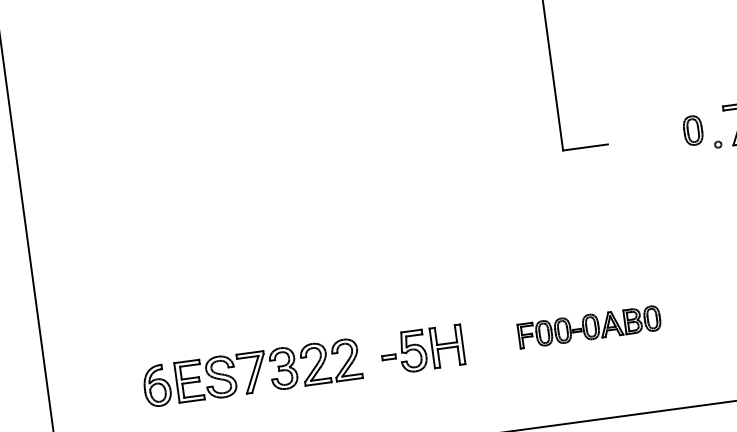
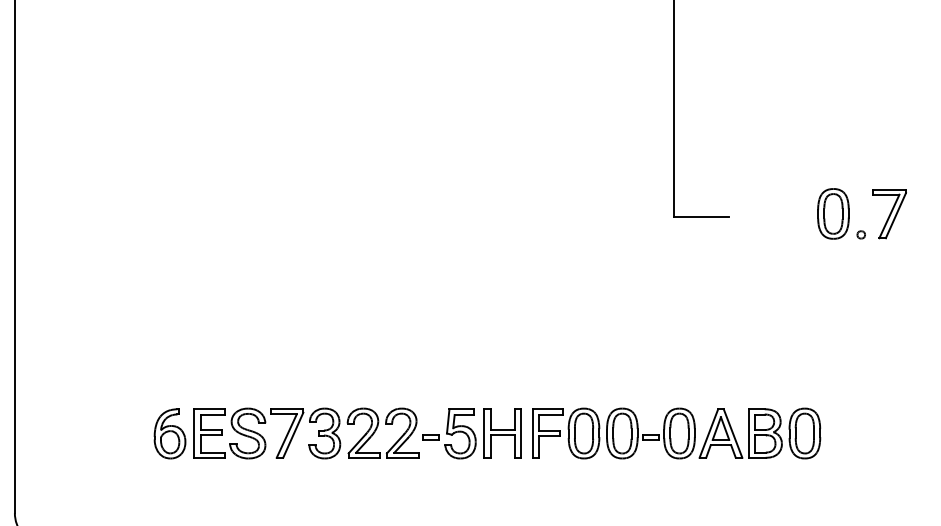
part: (693, 130) -> (833, 213), size x1.43
part: (589, 327) -> (676, 433), size x1.67
part: (252, 372) -> (286, 433), moved

